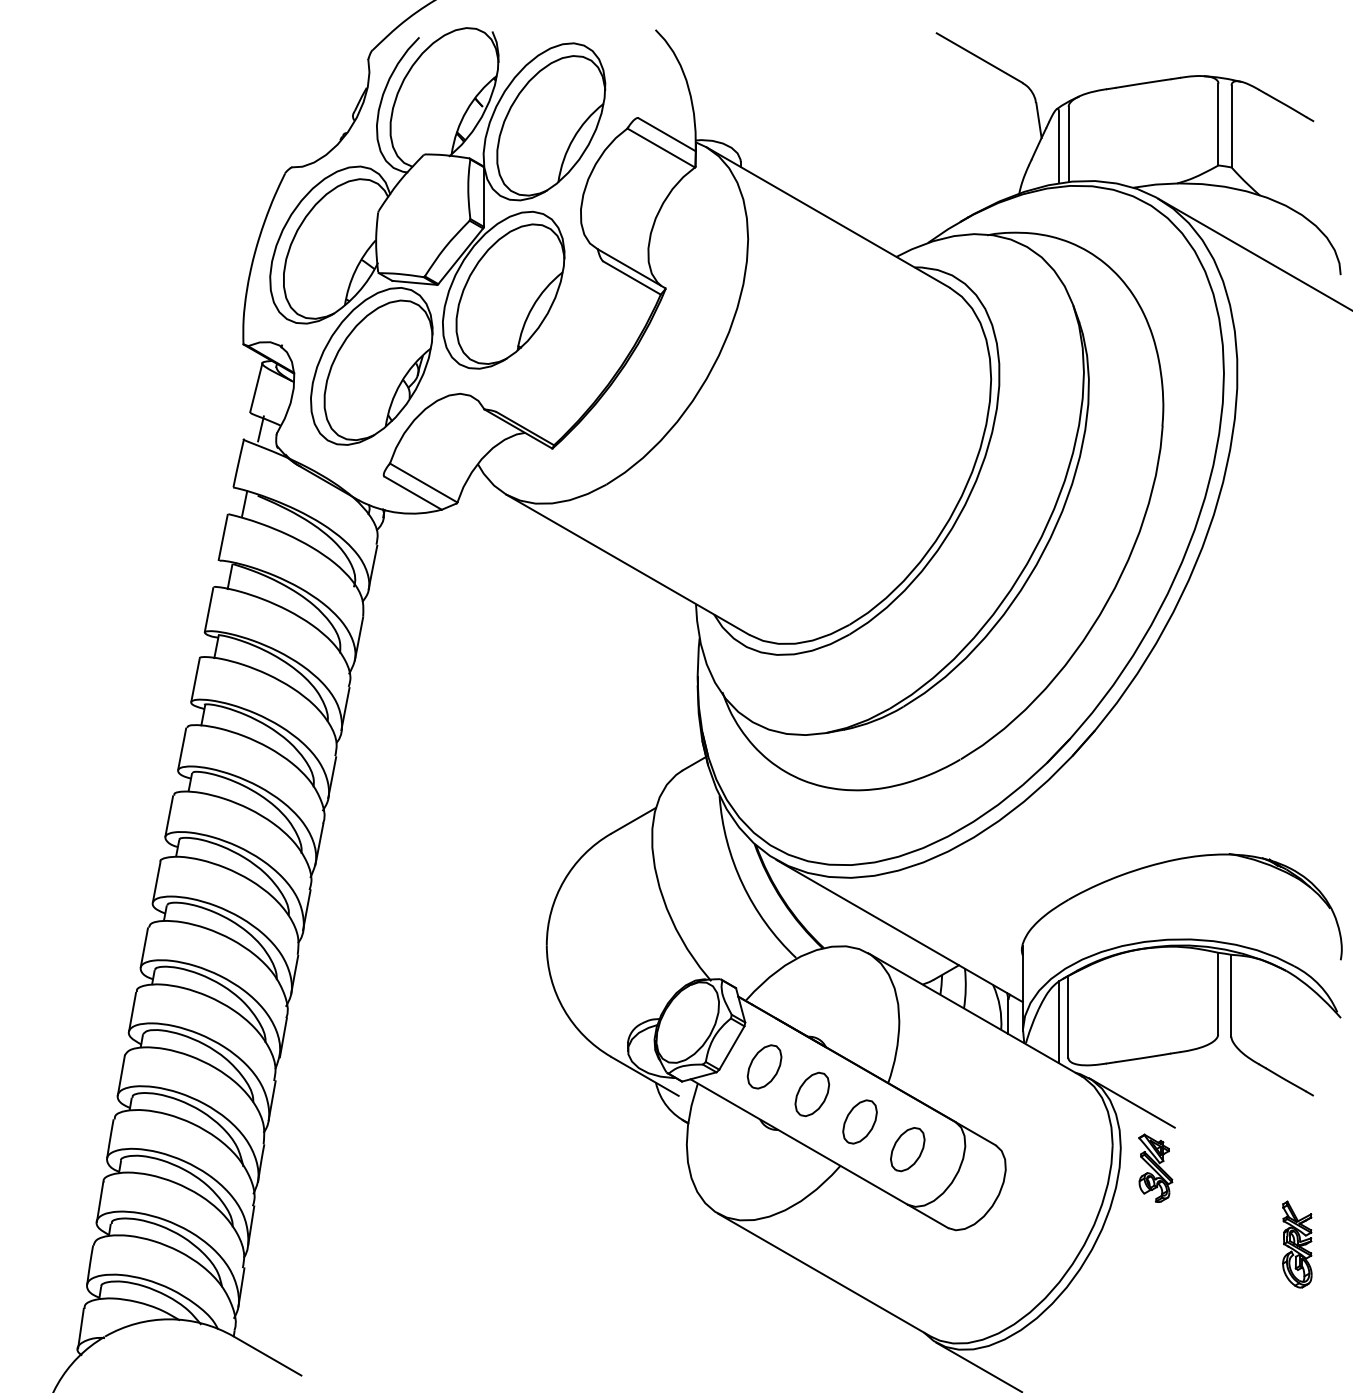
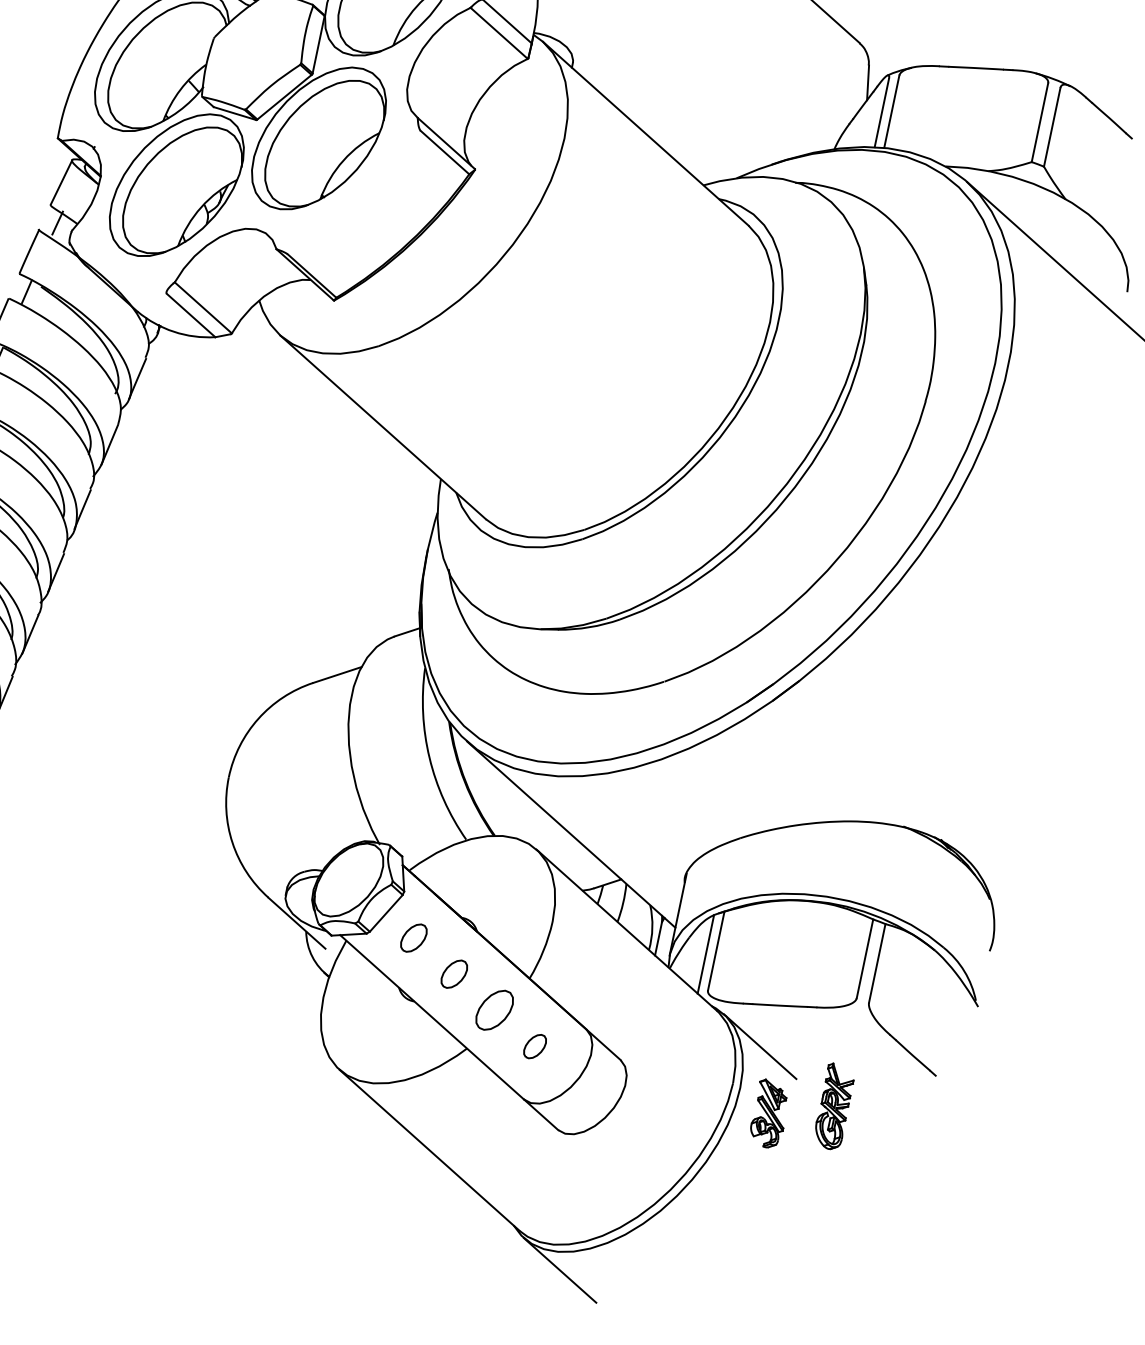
part: (764, 1066) -> (413, 937), size x0.7
part: (812, 1094) -> (454, 974), size x0.7
part: (907, 1149) -> (534, 1046), size x0.6
part: (1297, 1244) -> (834, 1106), moved

